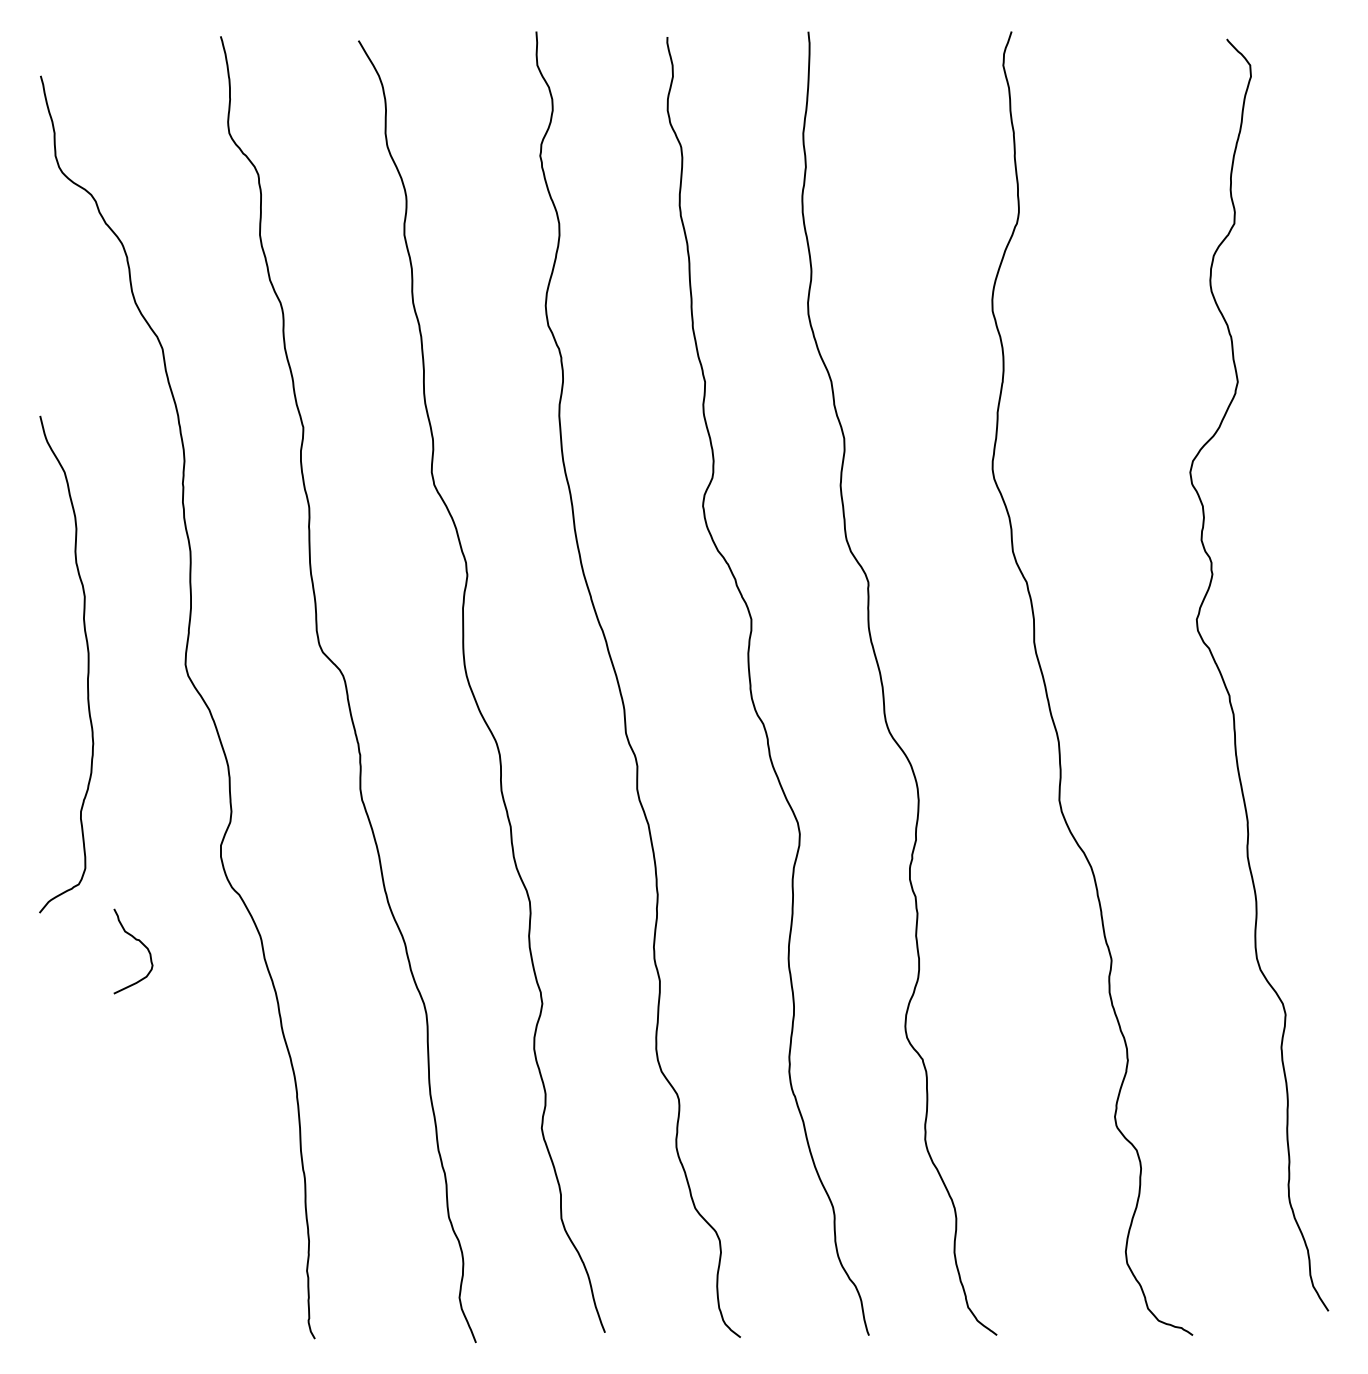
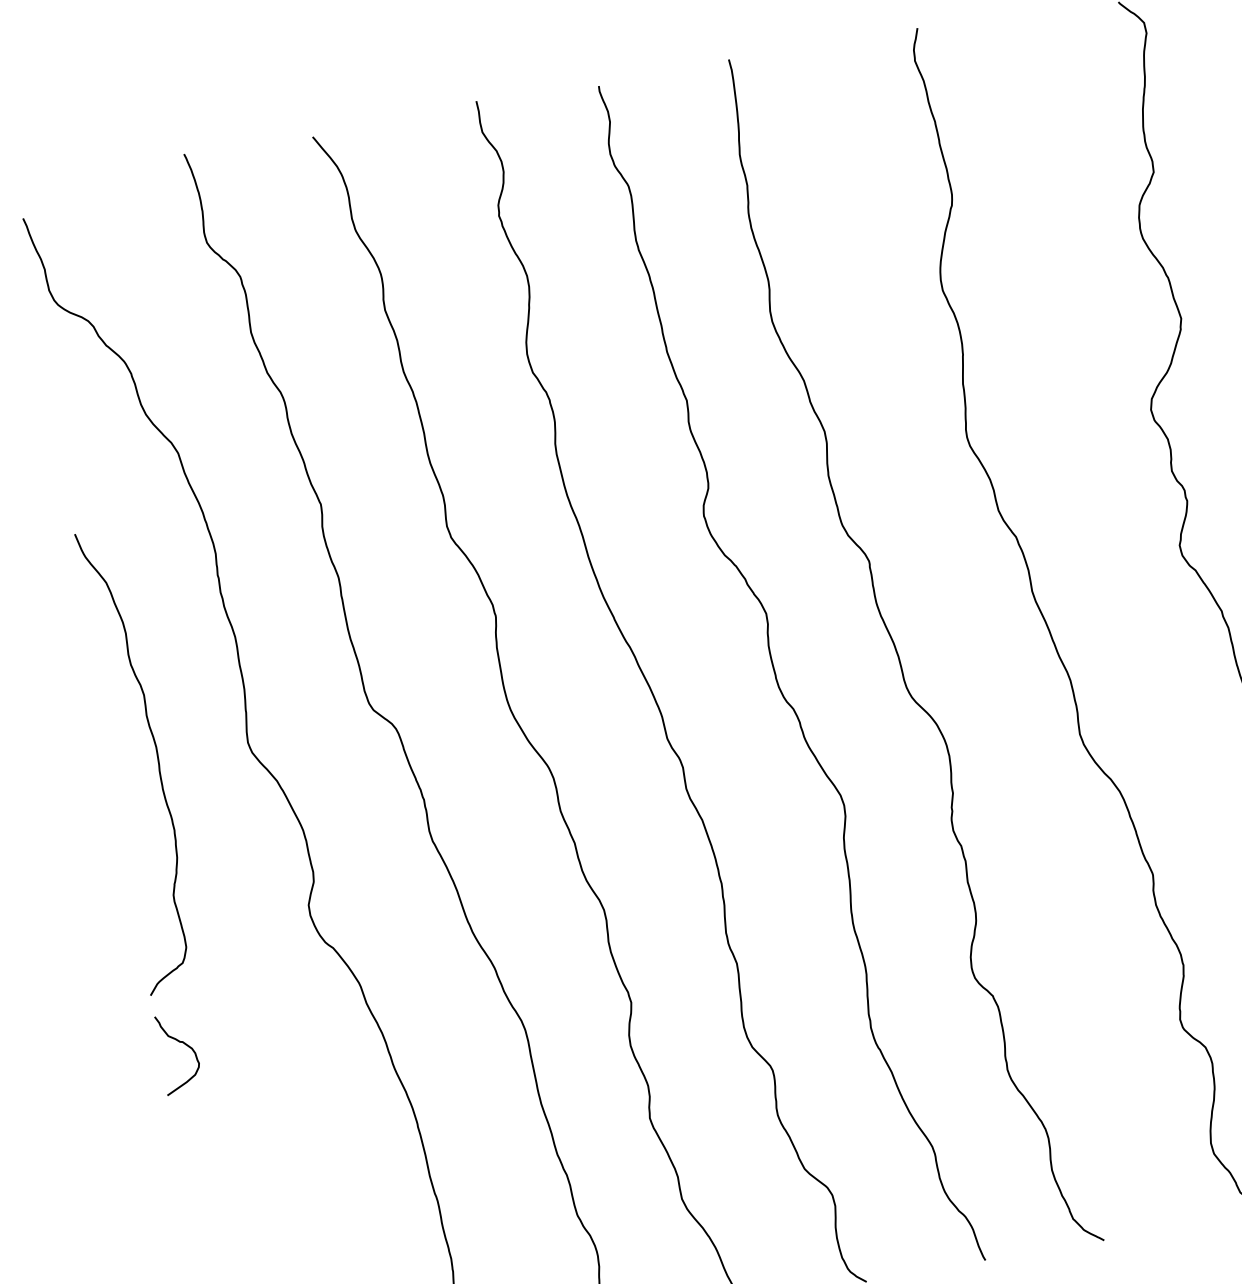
curve: (135, 940) -> (179, 1042), moved

